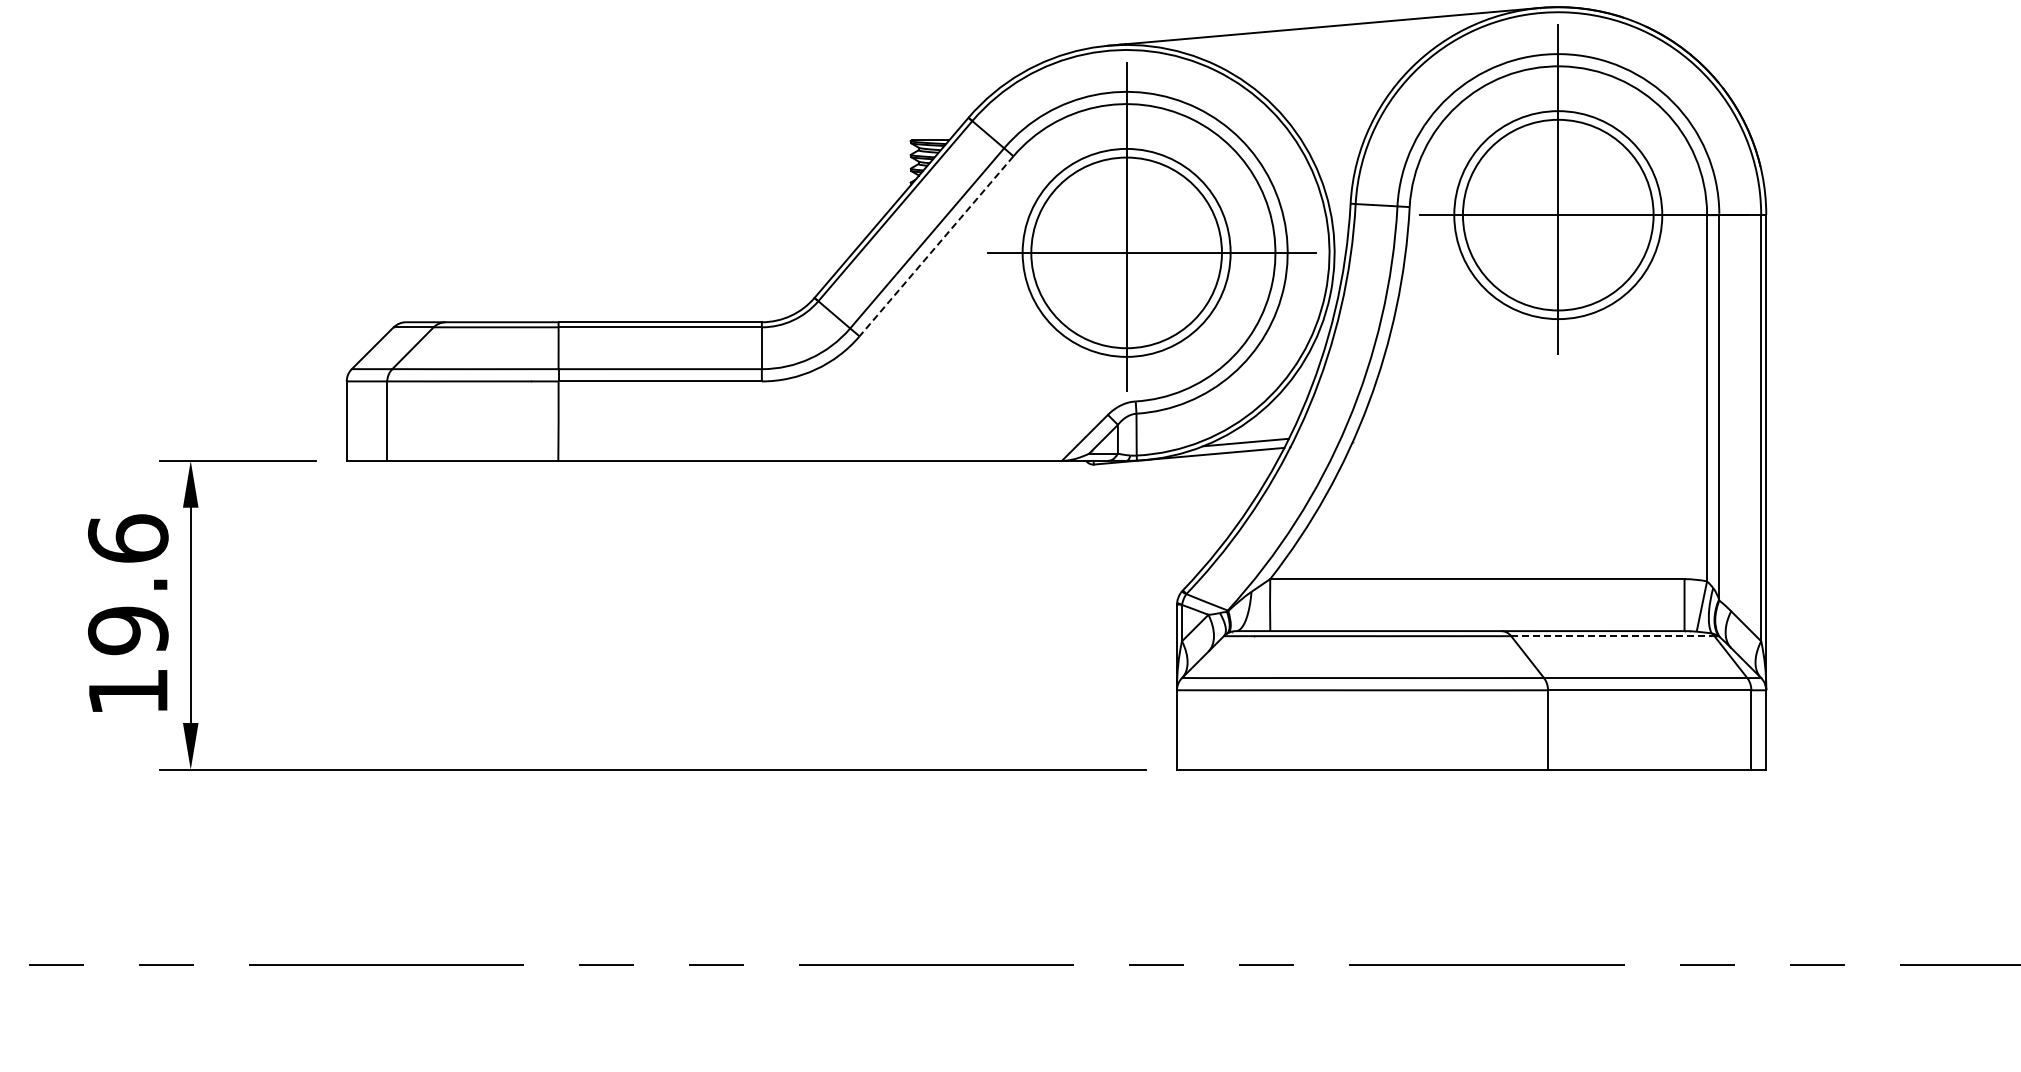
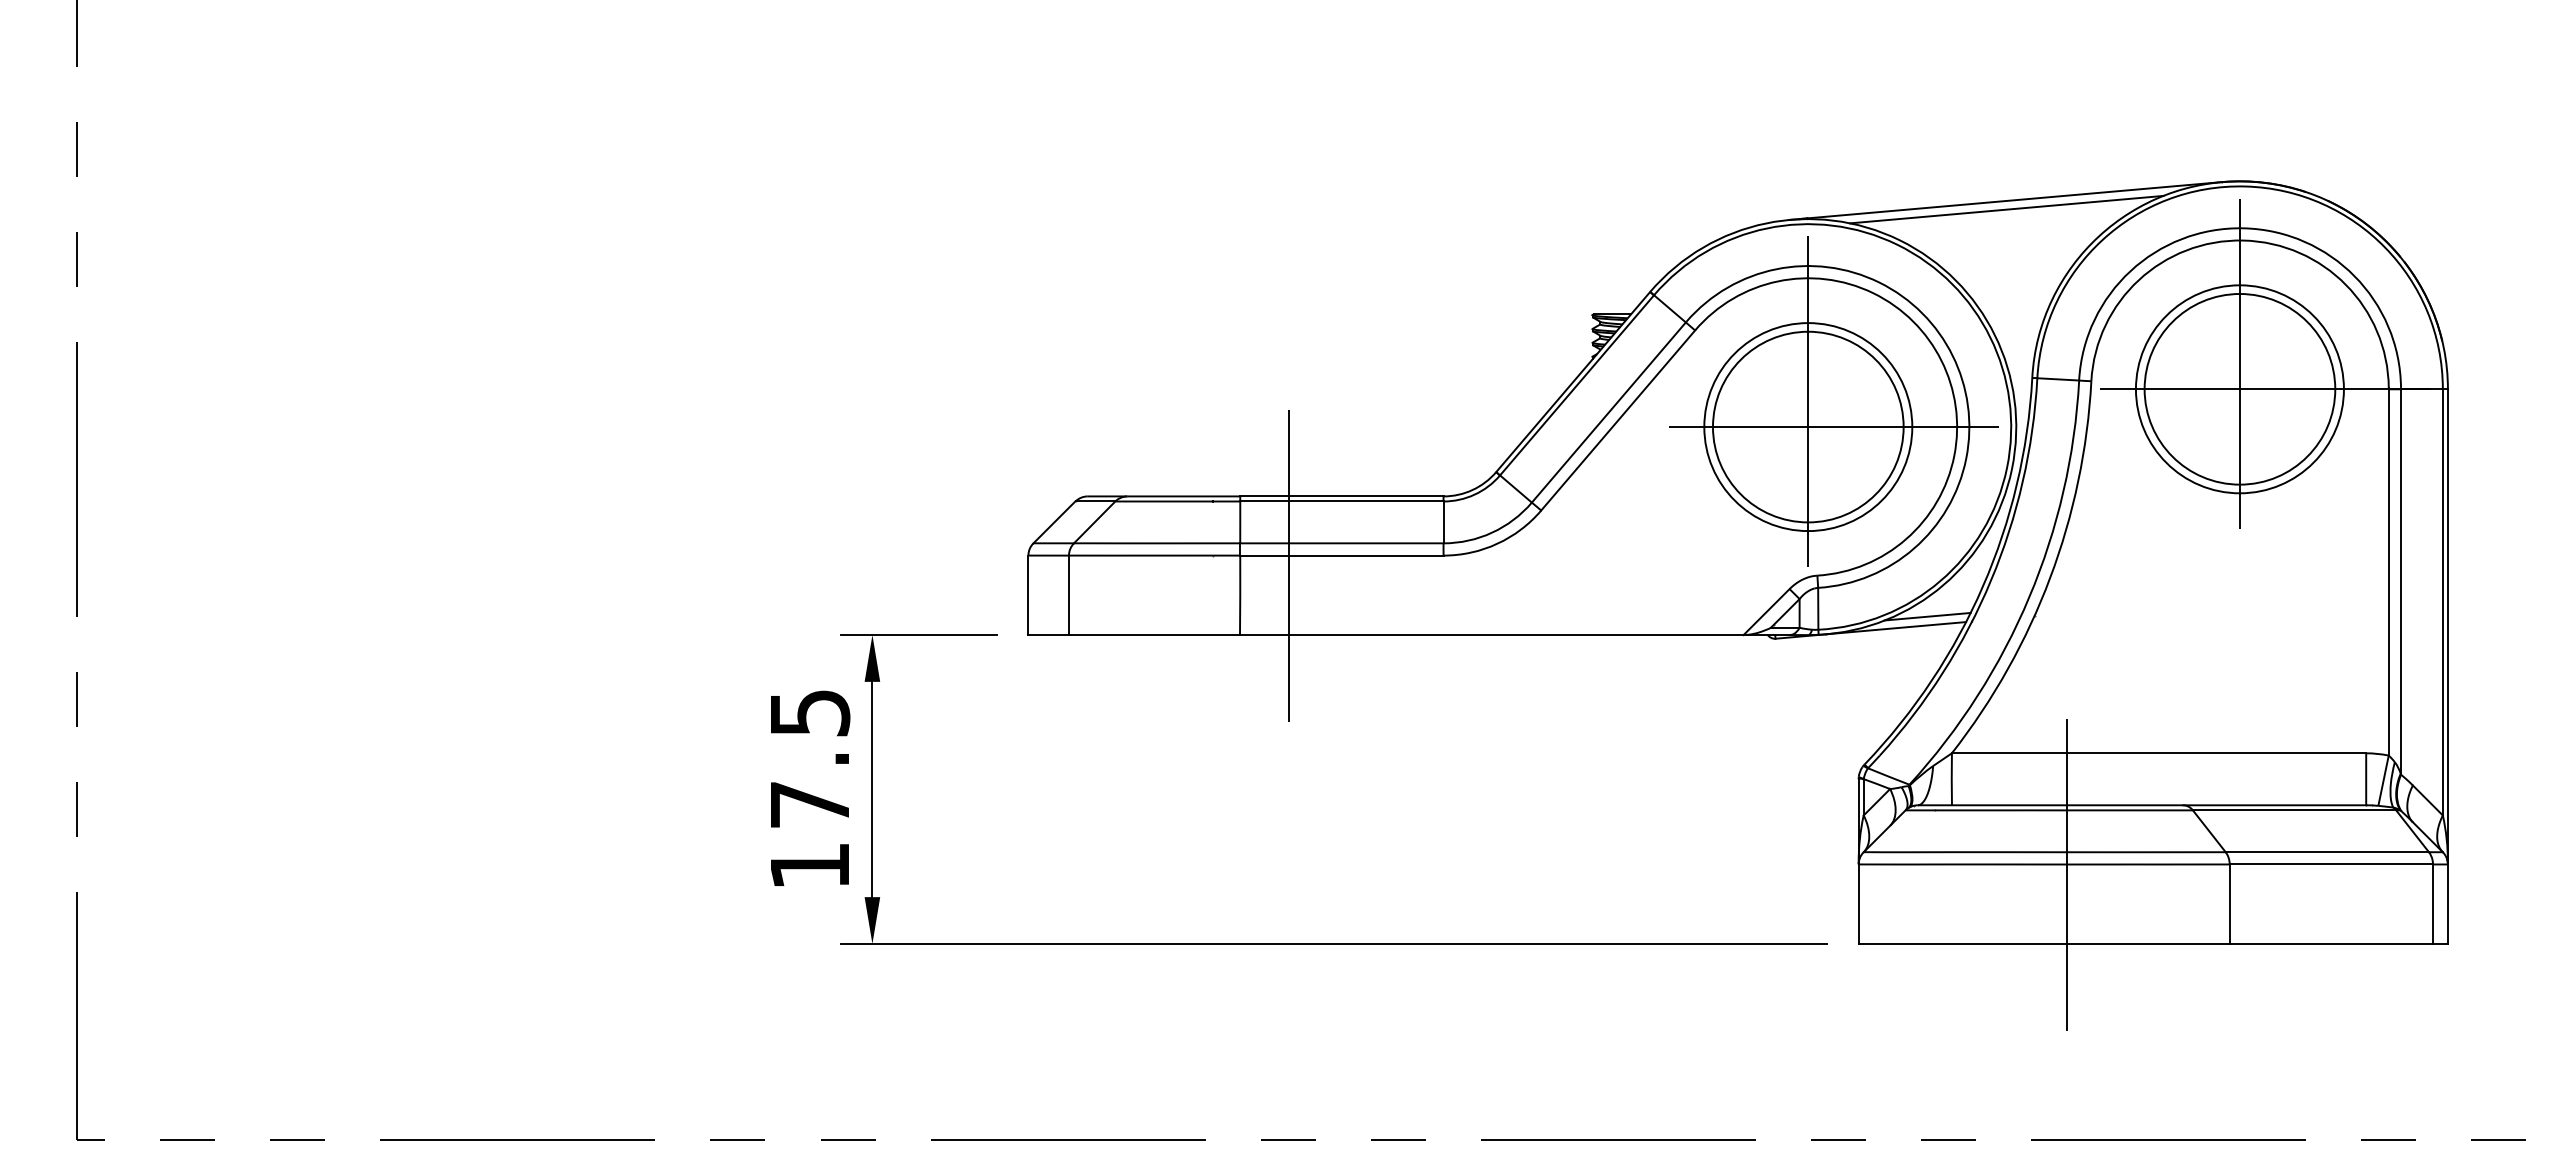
line: (1324, 35) -> (2006, 209), added
line: (935, 246) -> (1617, 420), dashed -> solid
line: (607, 391) -> (1289, 565), added
text: (127, 584) -> (809, 758), 19.6 -> 17.5
line: (1612, 636) -> (2294, 810), dashed -> solid
line: (1385, 700) -> (2067, 874), added

